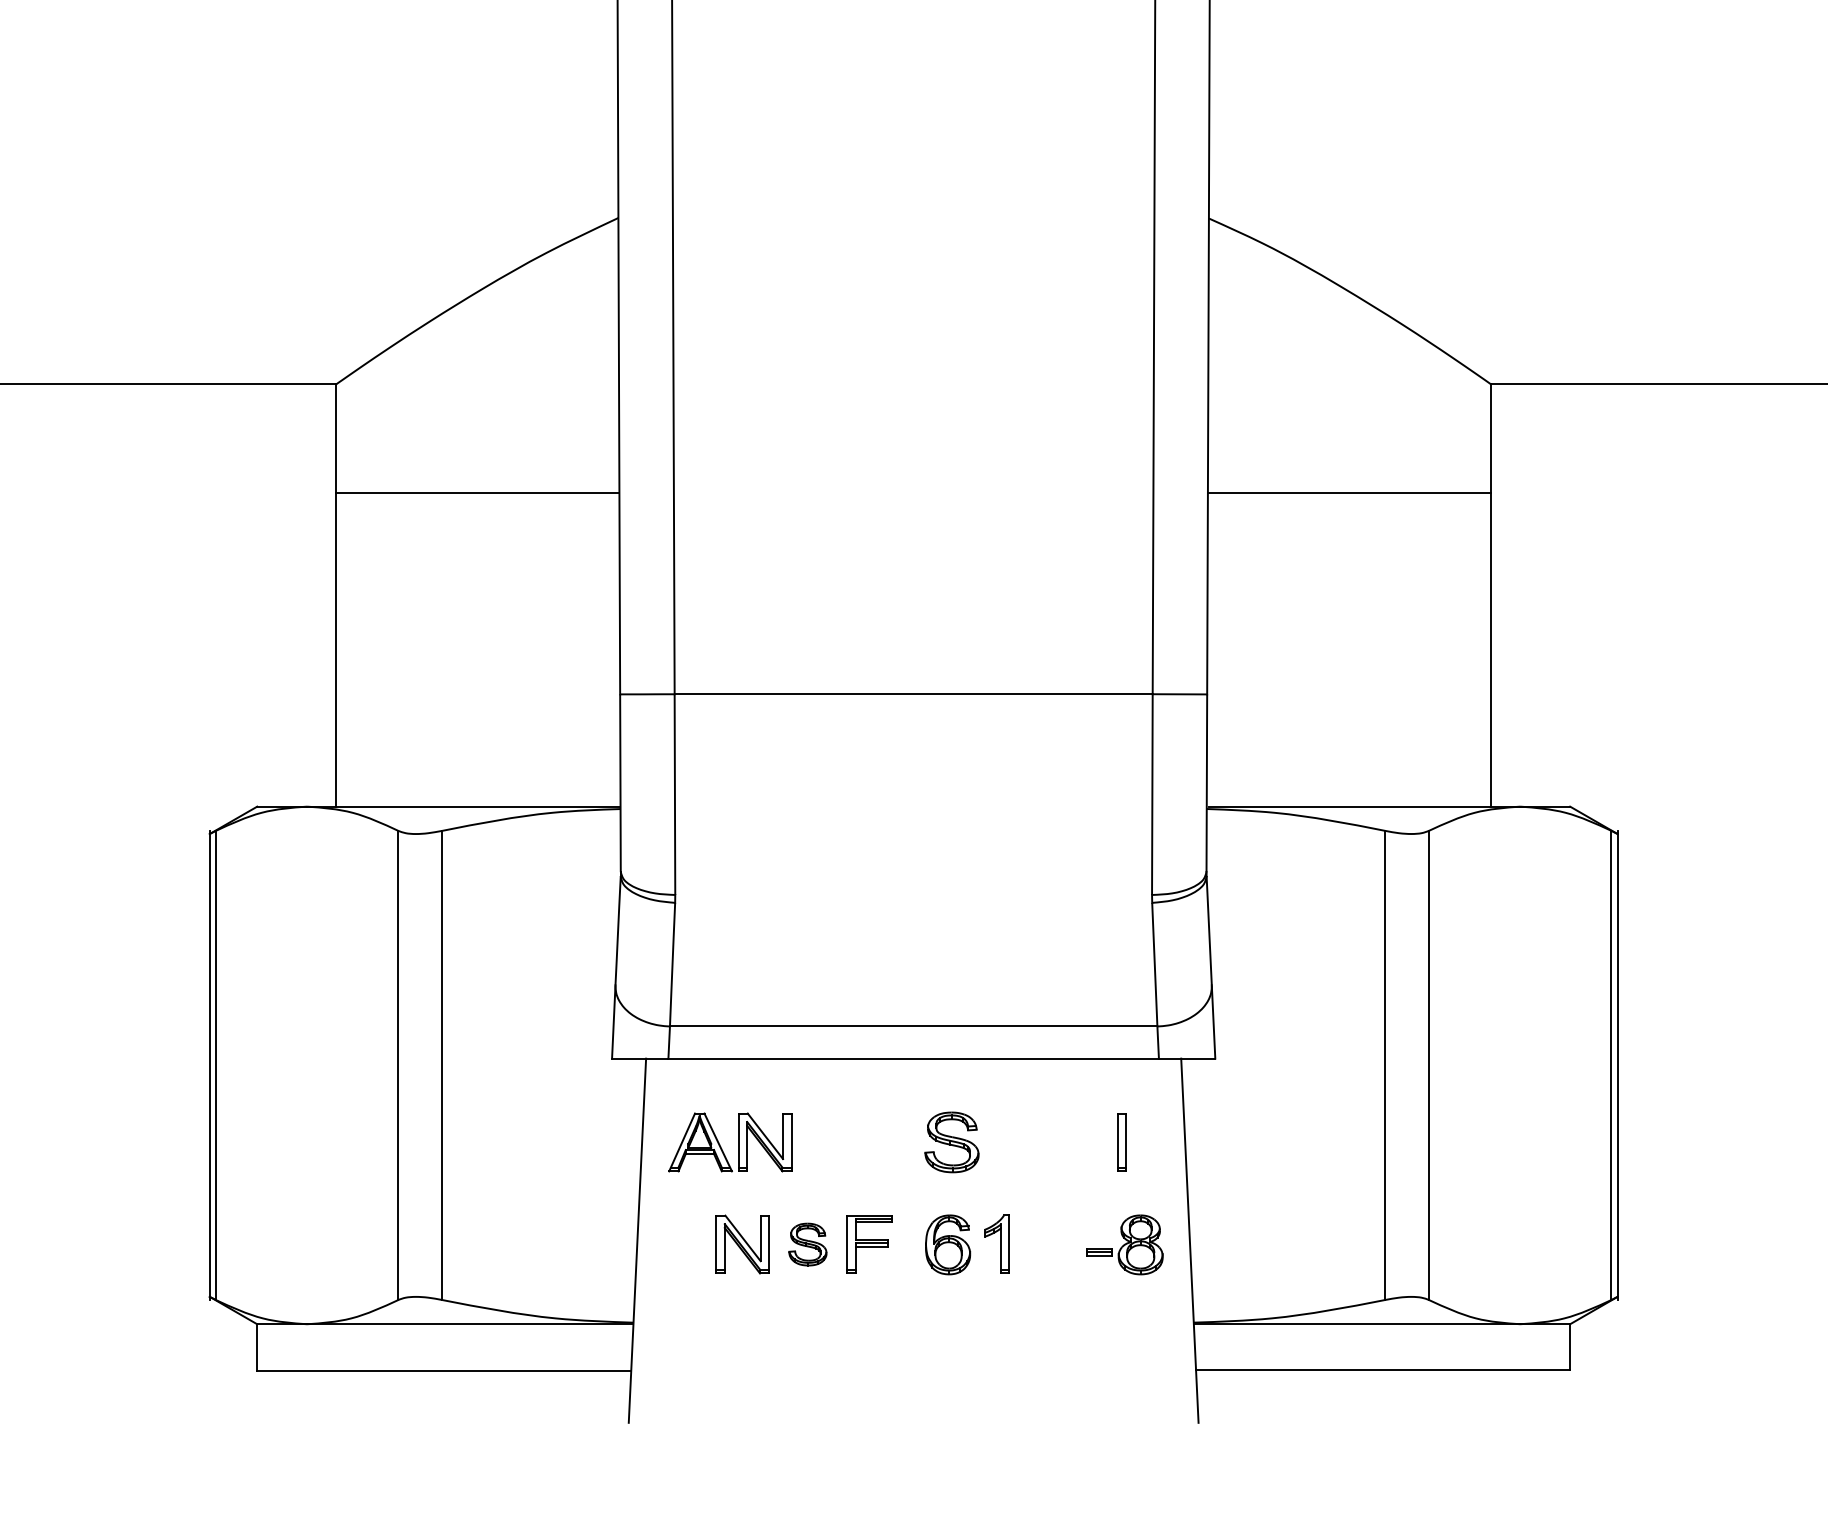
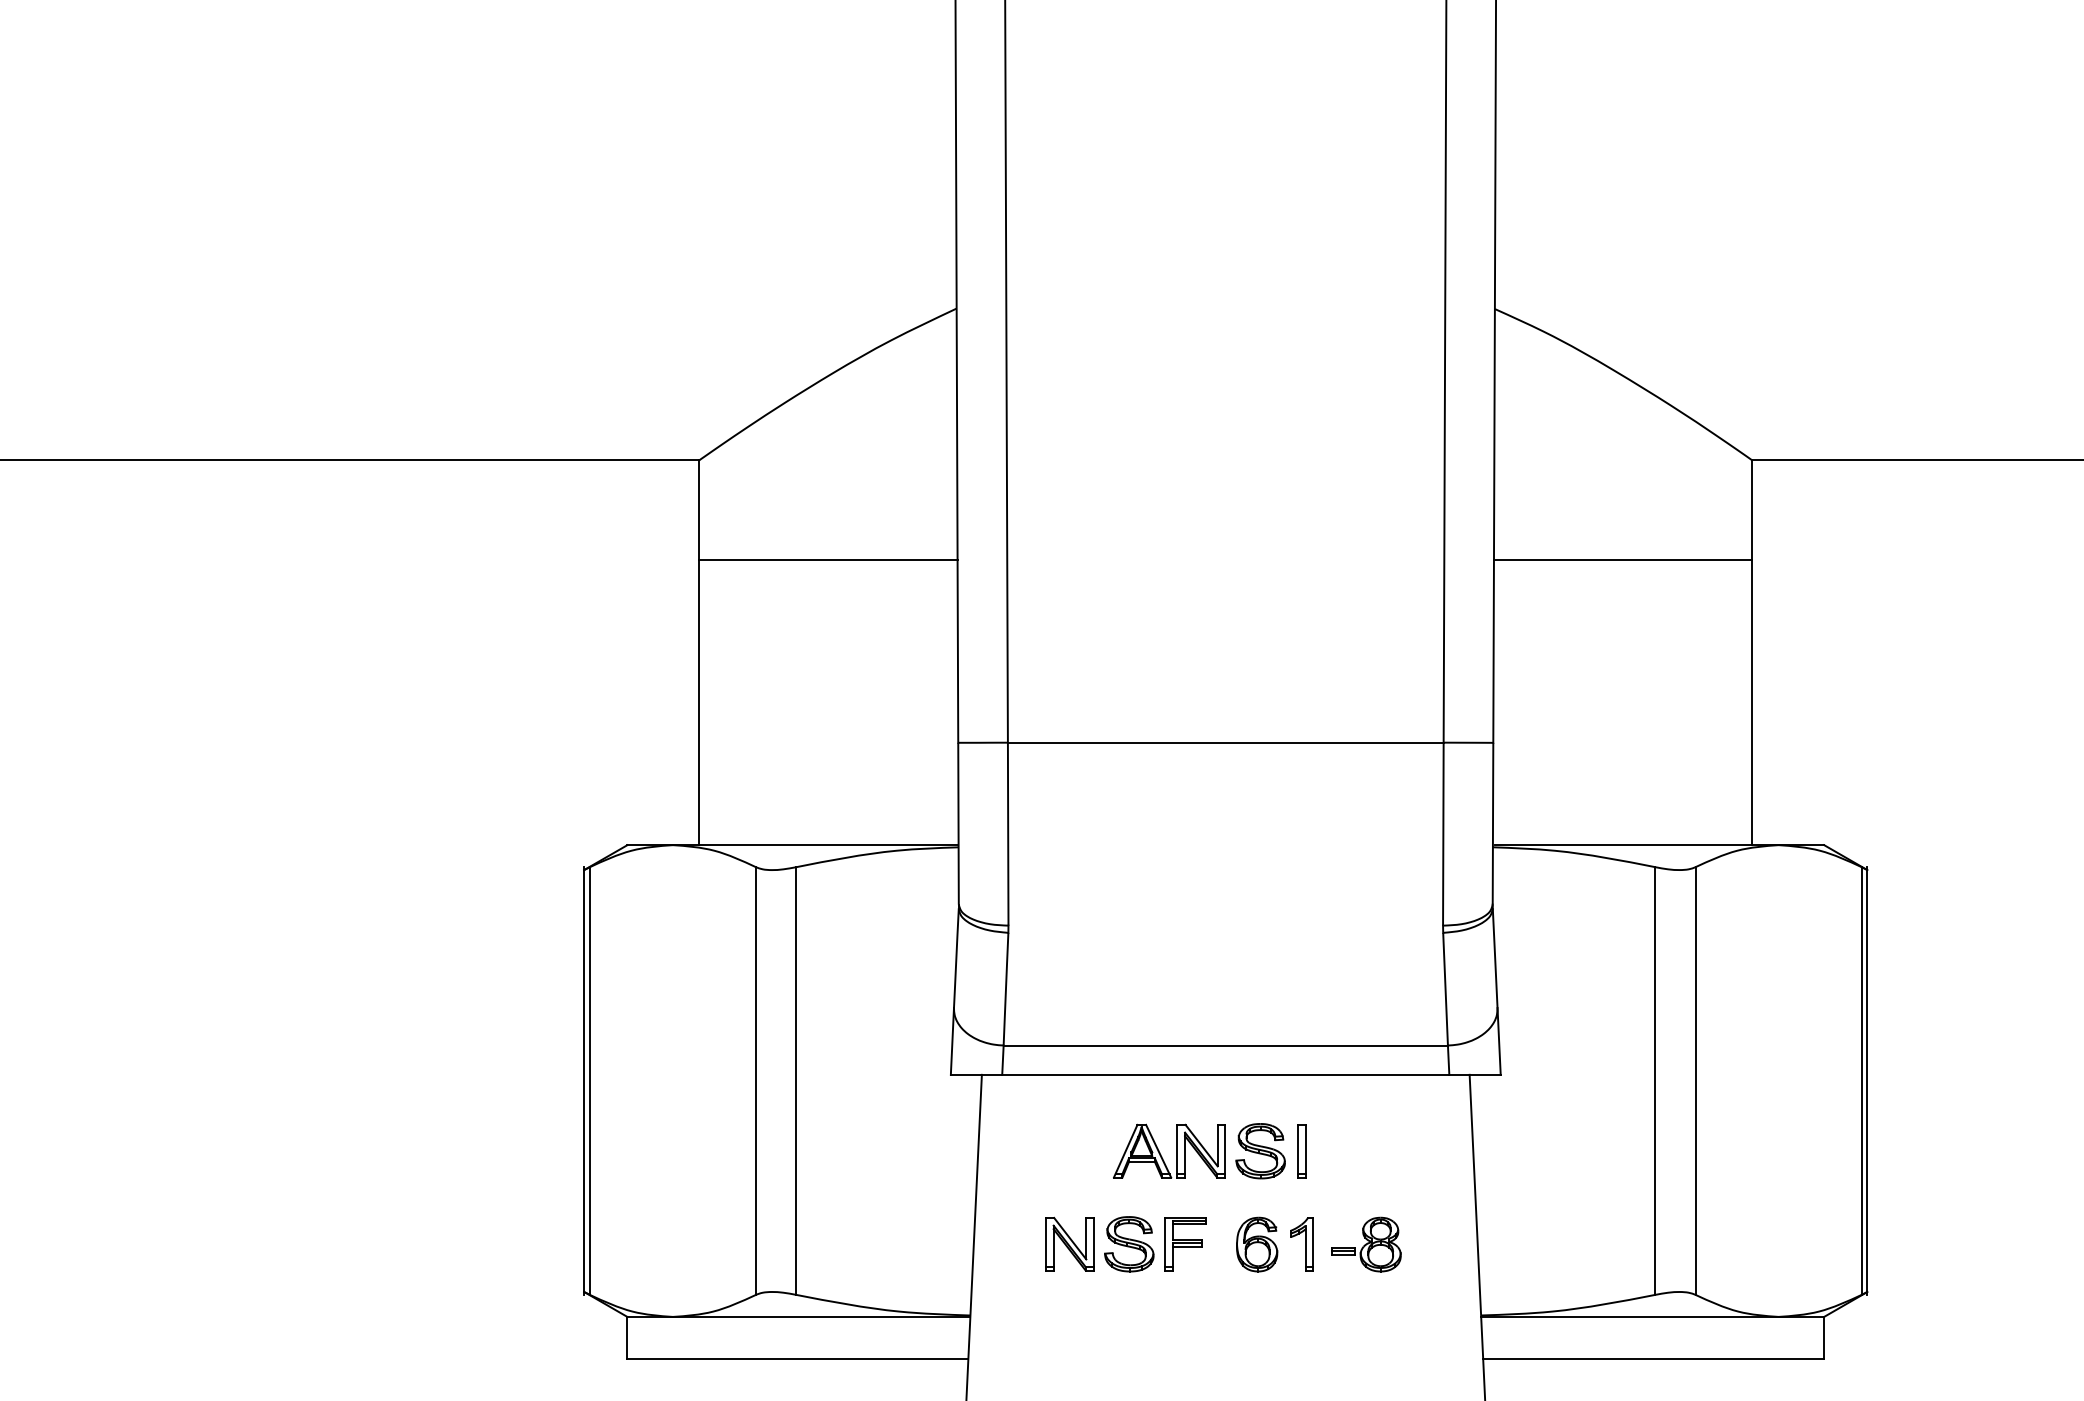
part: (737, 1141) -> (1176, 1150), moved
part: (1121, 1142) -> (1301, 1151), moved
part: (808, 1244) -> (1129, 1244), size x1.43
part: (1125, 1244) -> (1366, 1244), moved

